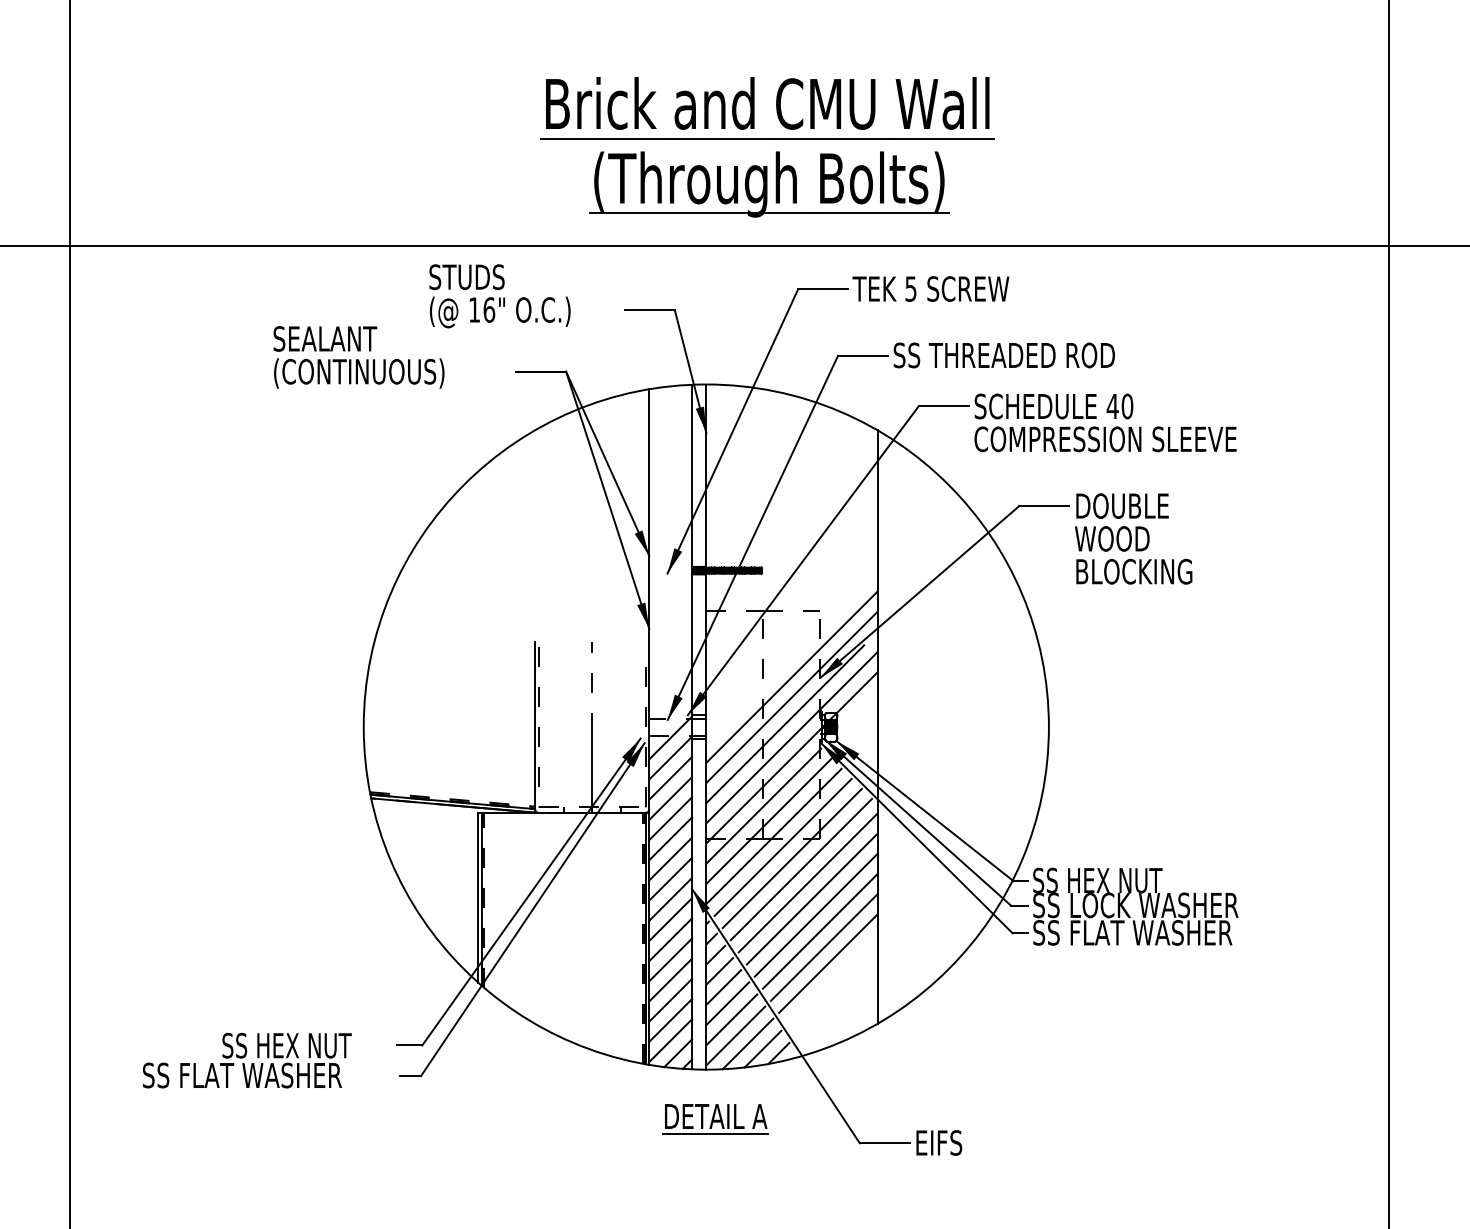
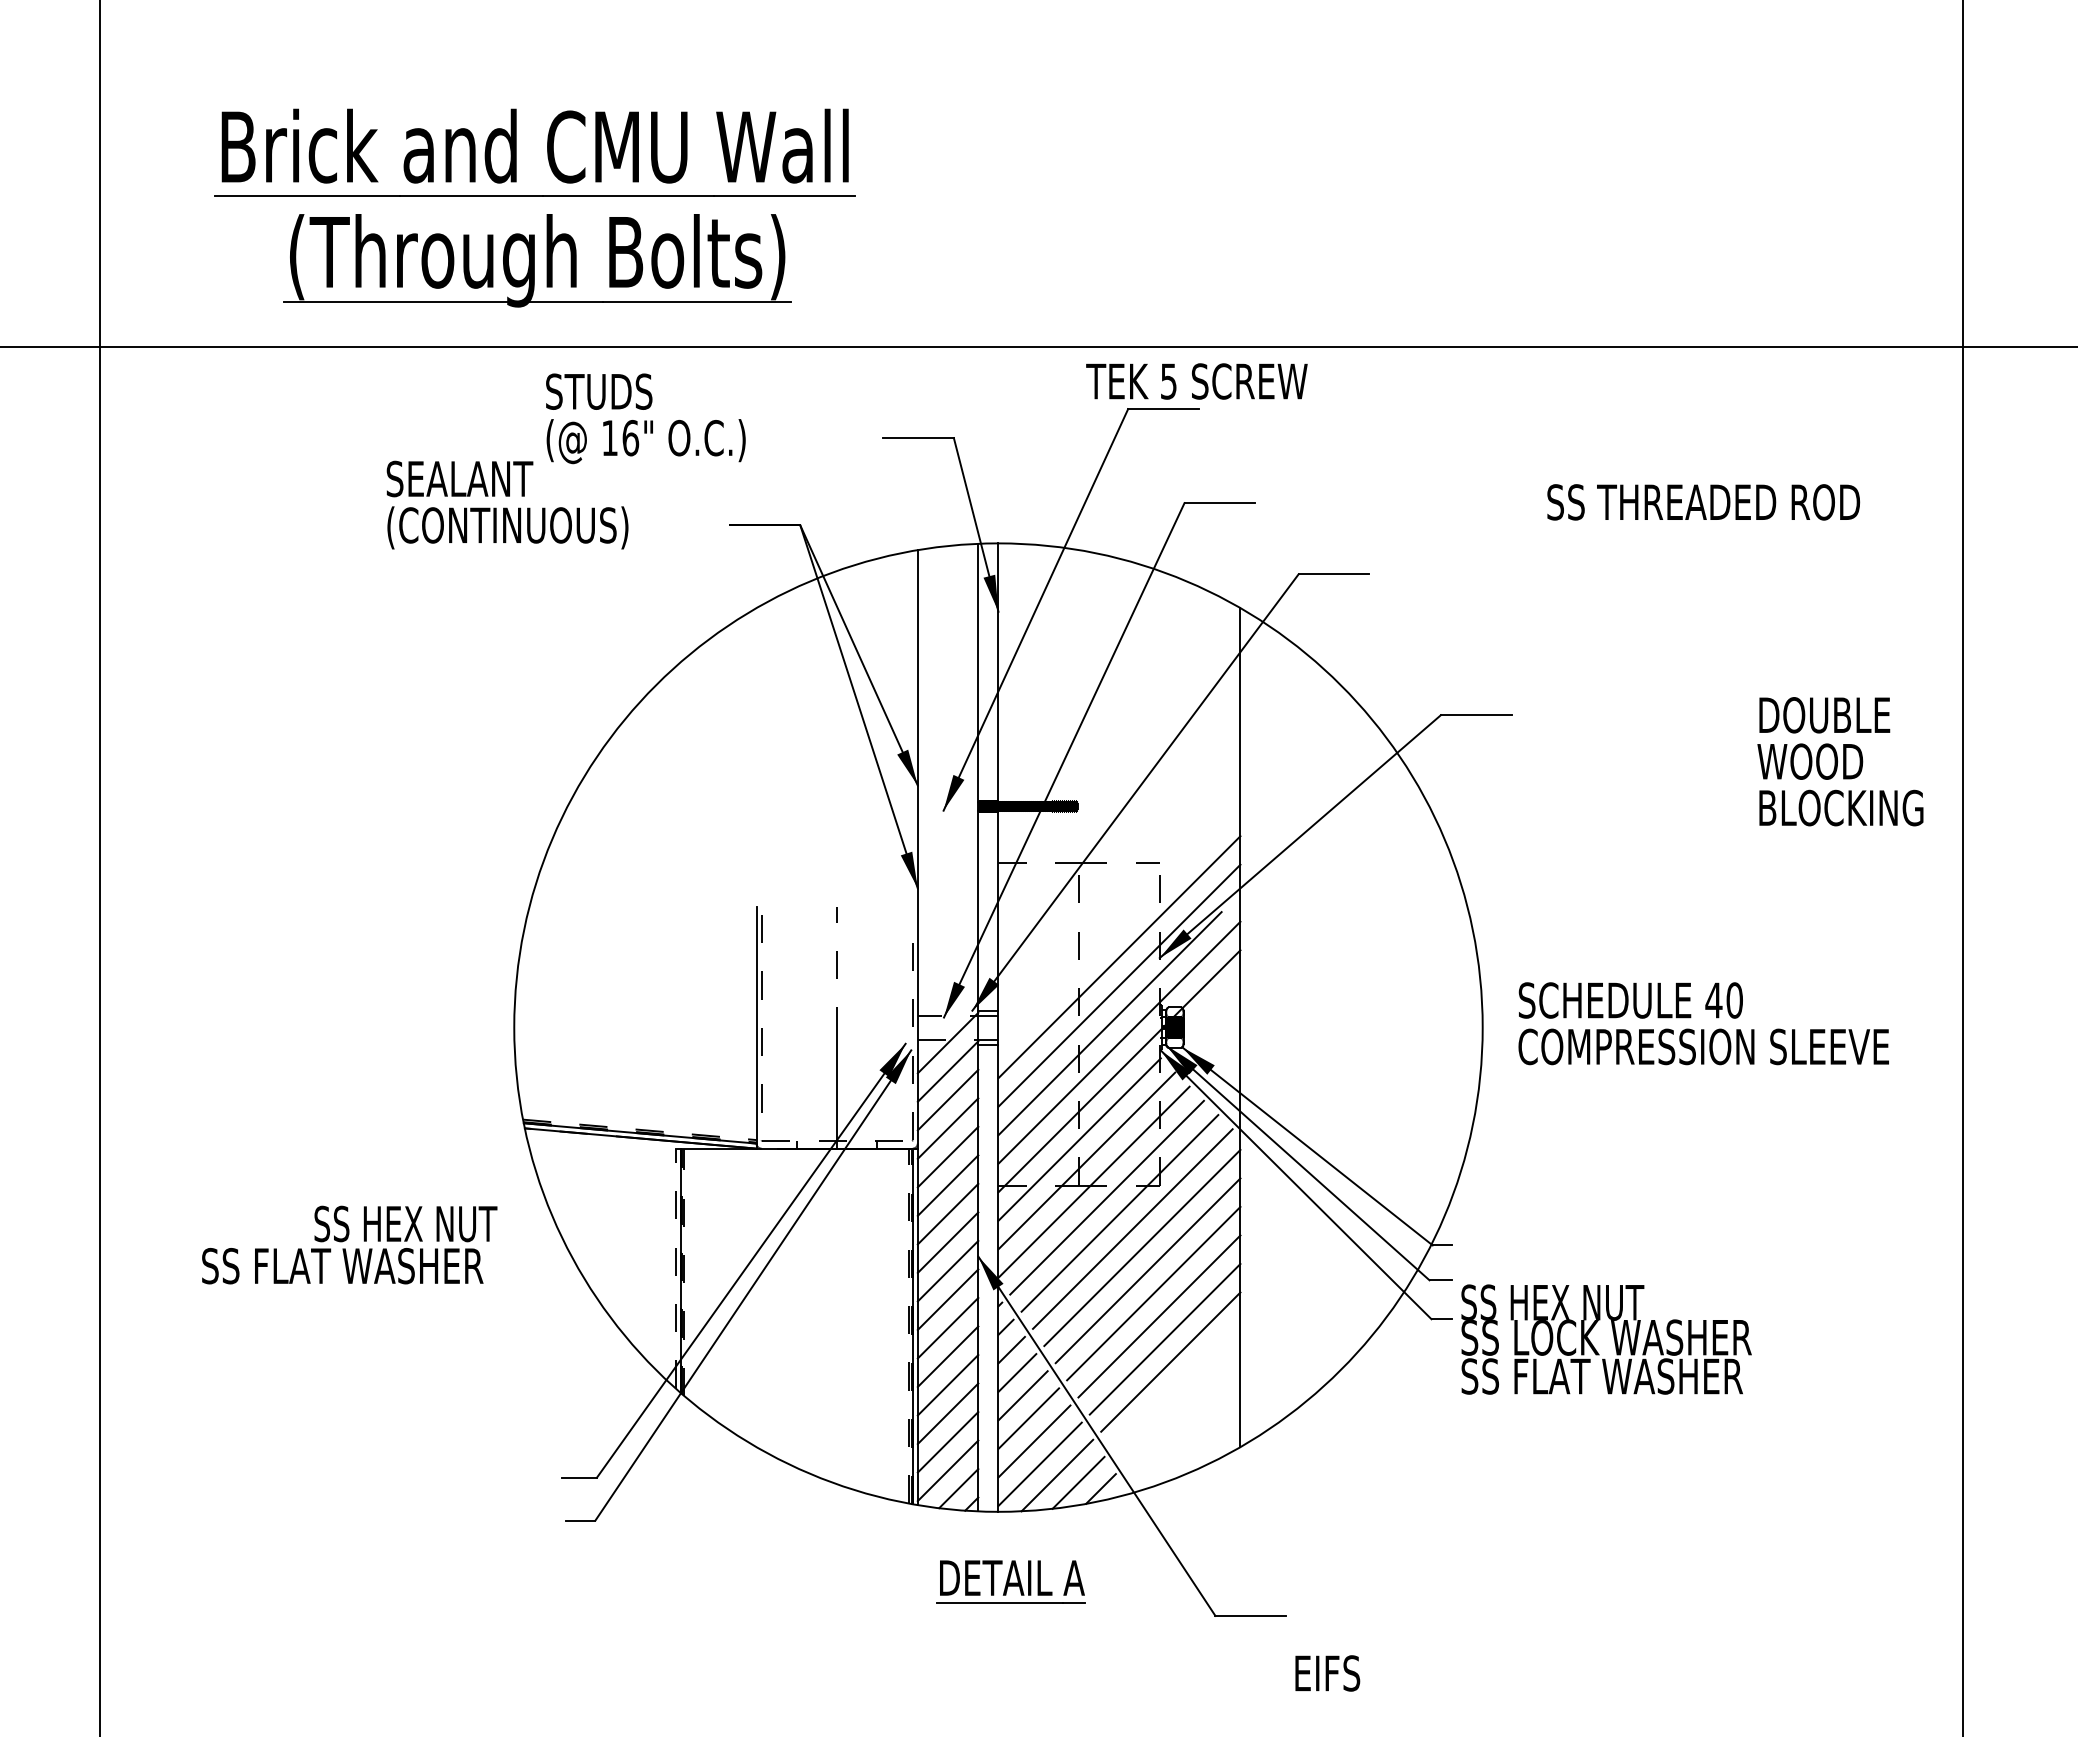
part: (767, 139) -> (534, 196), moved
text: (930, 289) -> (1196, 381), moved
text: (499, 296) -> (645, 418), moved
text: (1004, 355) -> (1703, 502), moved
text: (1105, 422) -> (1703, 1023), moved
text: (1133, 538) -> (1840, 761), moved
line: (477, 897) -> (675, 1268), solid -> dashed
text: (1135, 906) -> (1606, 1339), moved
text: (247, 1060) -> (349, 1244), moved
text: (939, 1143) -> (1327, 1673), moved

